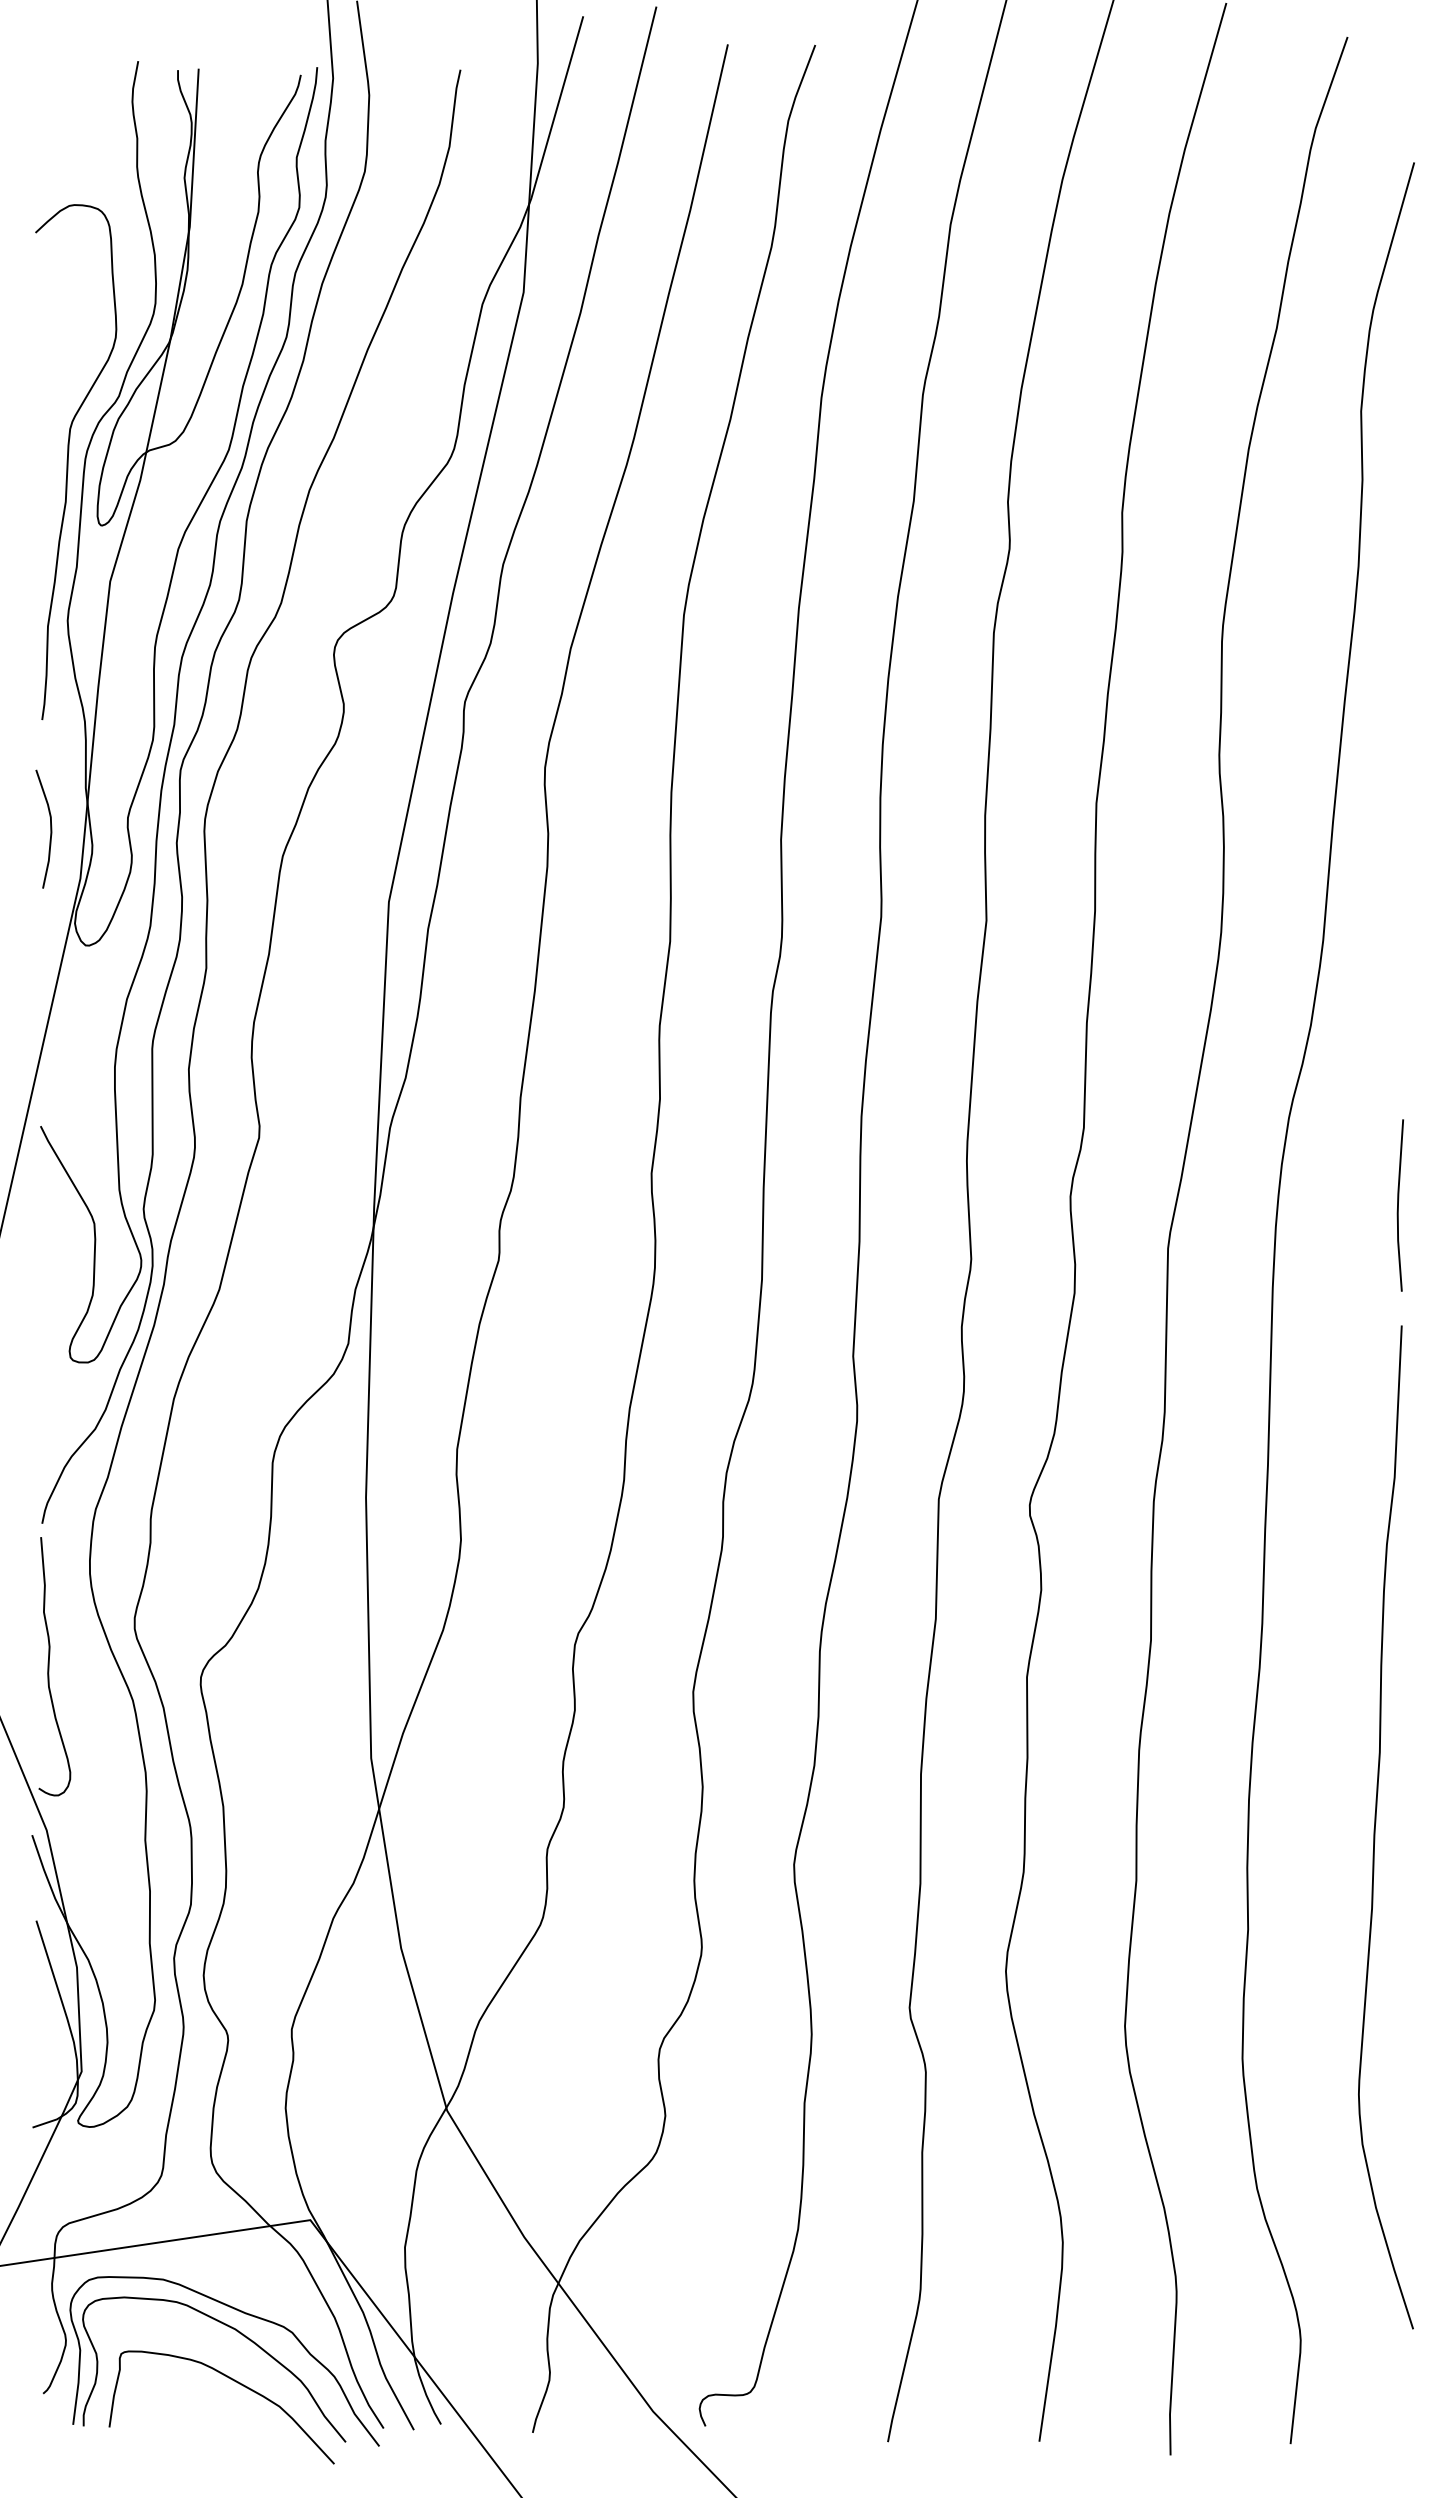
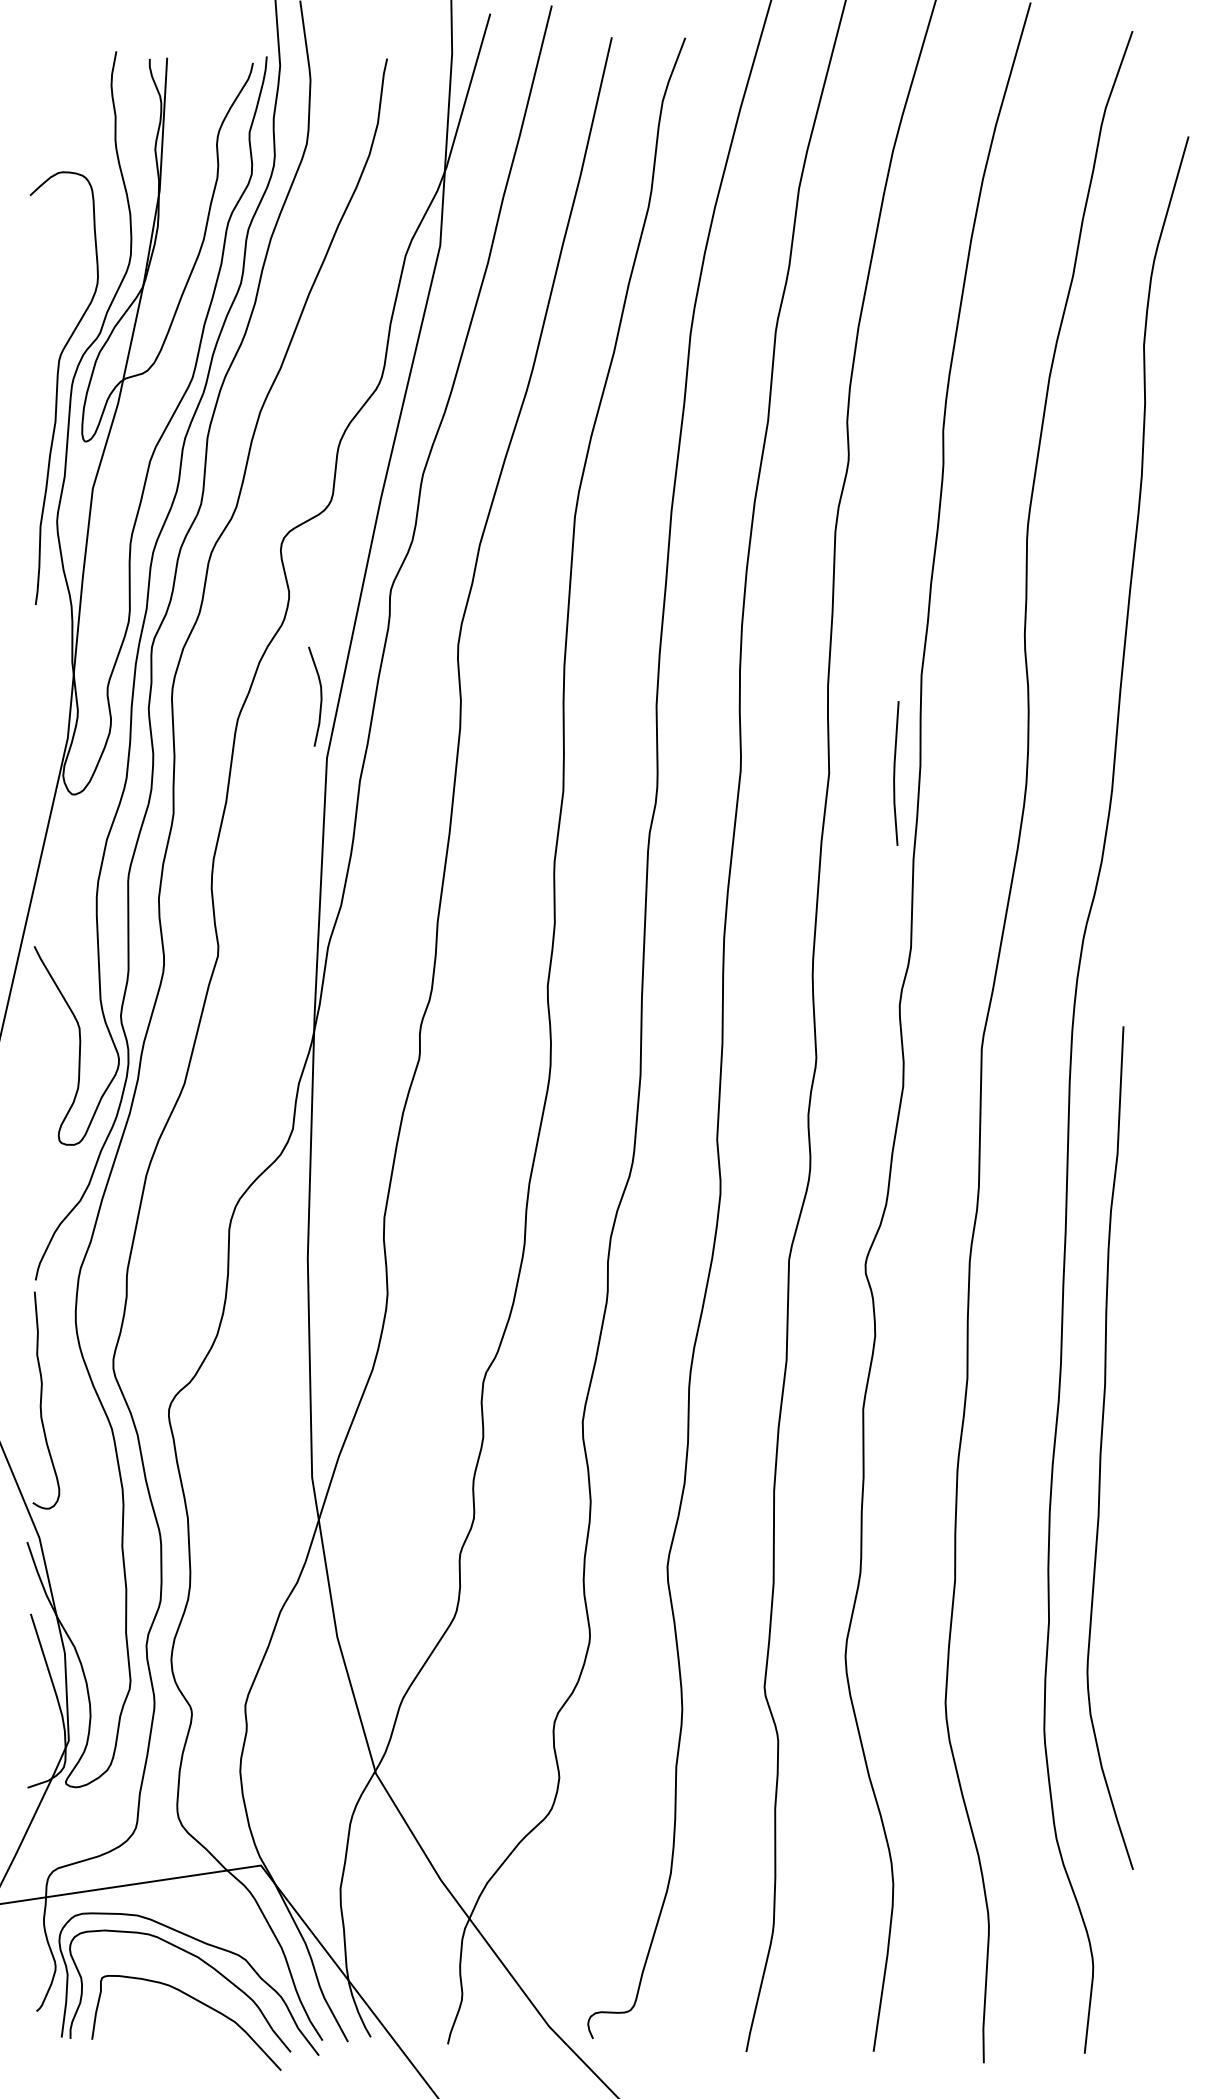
curve: (50, 828) -> (320, 696), moved
line: (1398, 1205) -> (894, 773), moved
curve: (1376, 1823) -> (1102, 1444), moved

